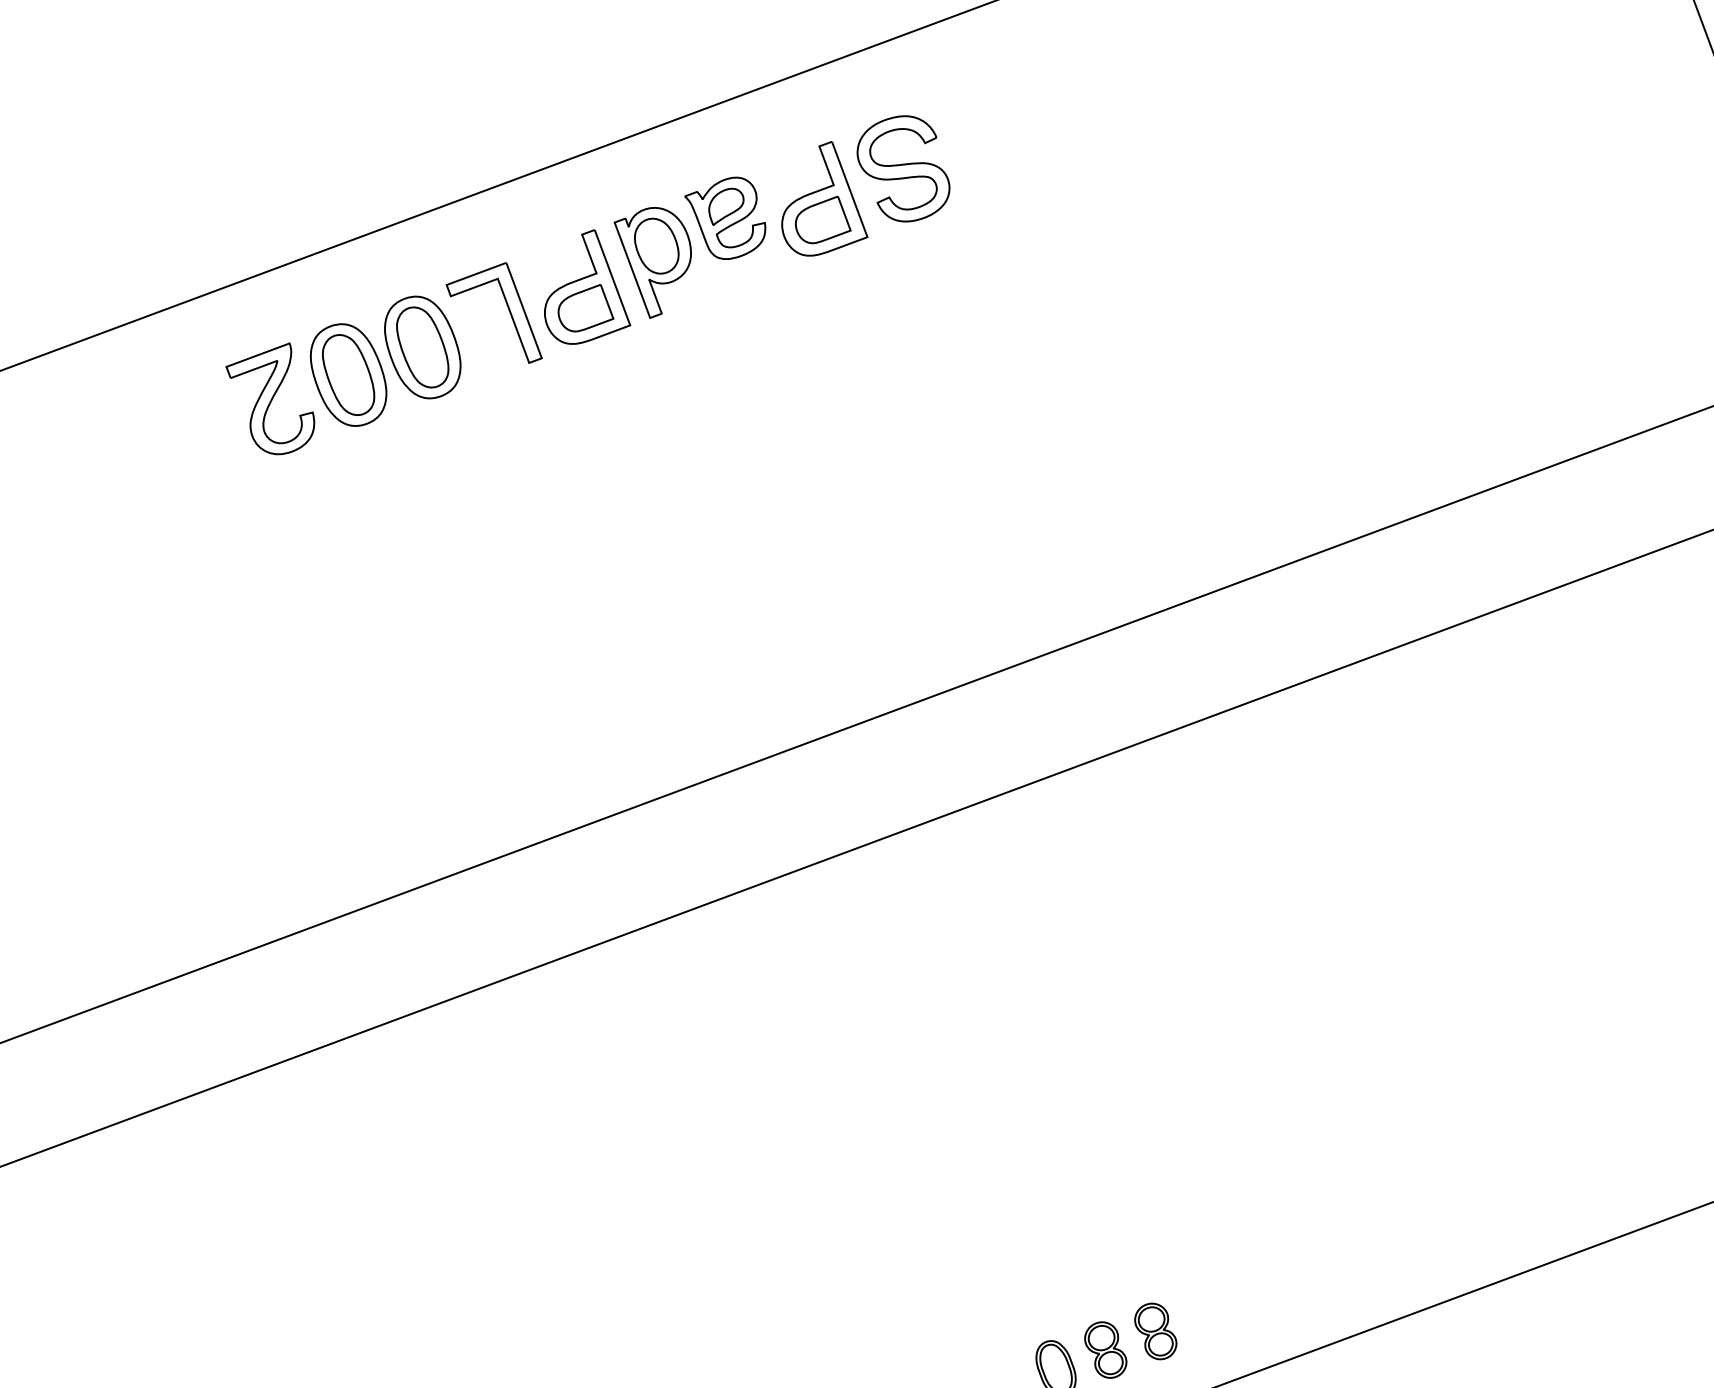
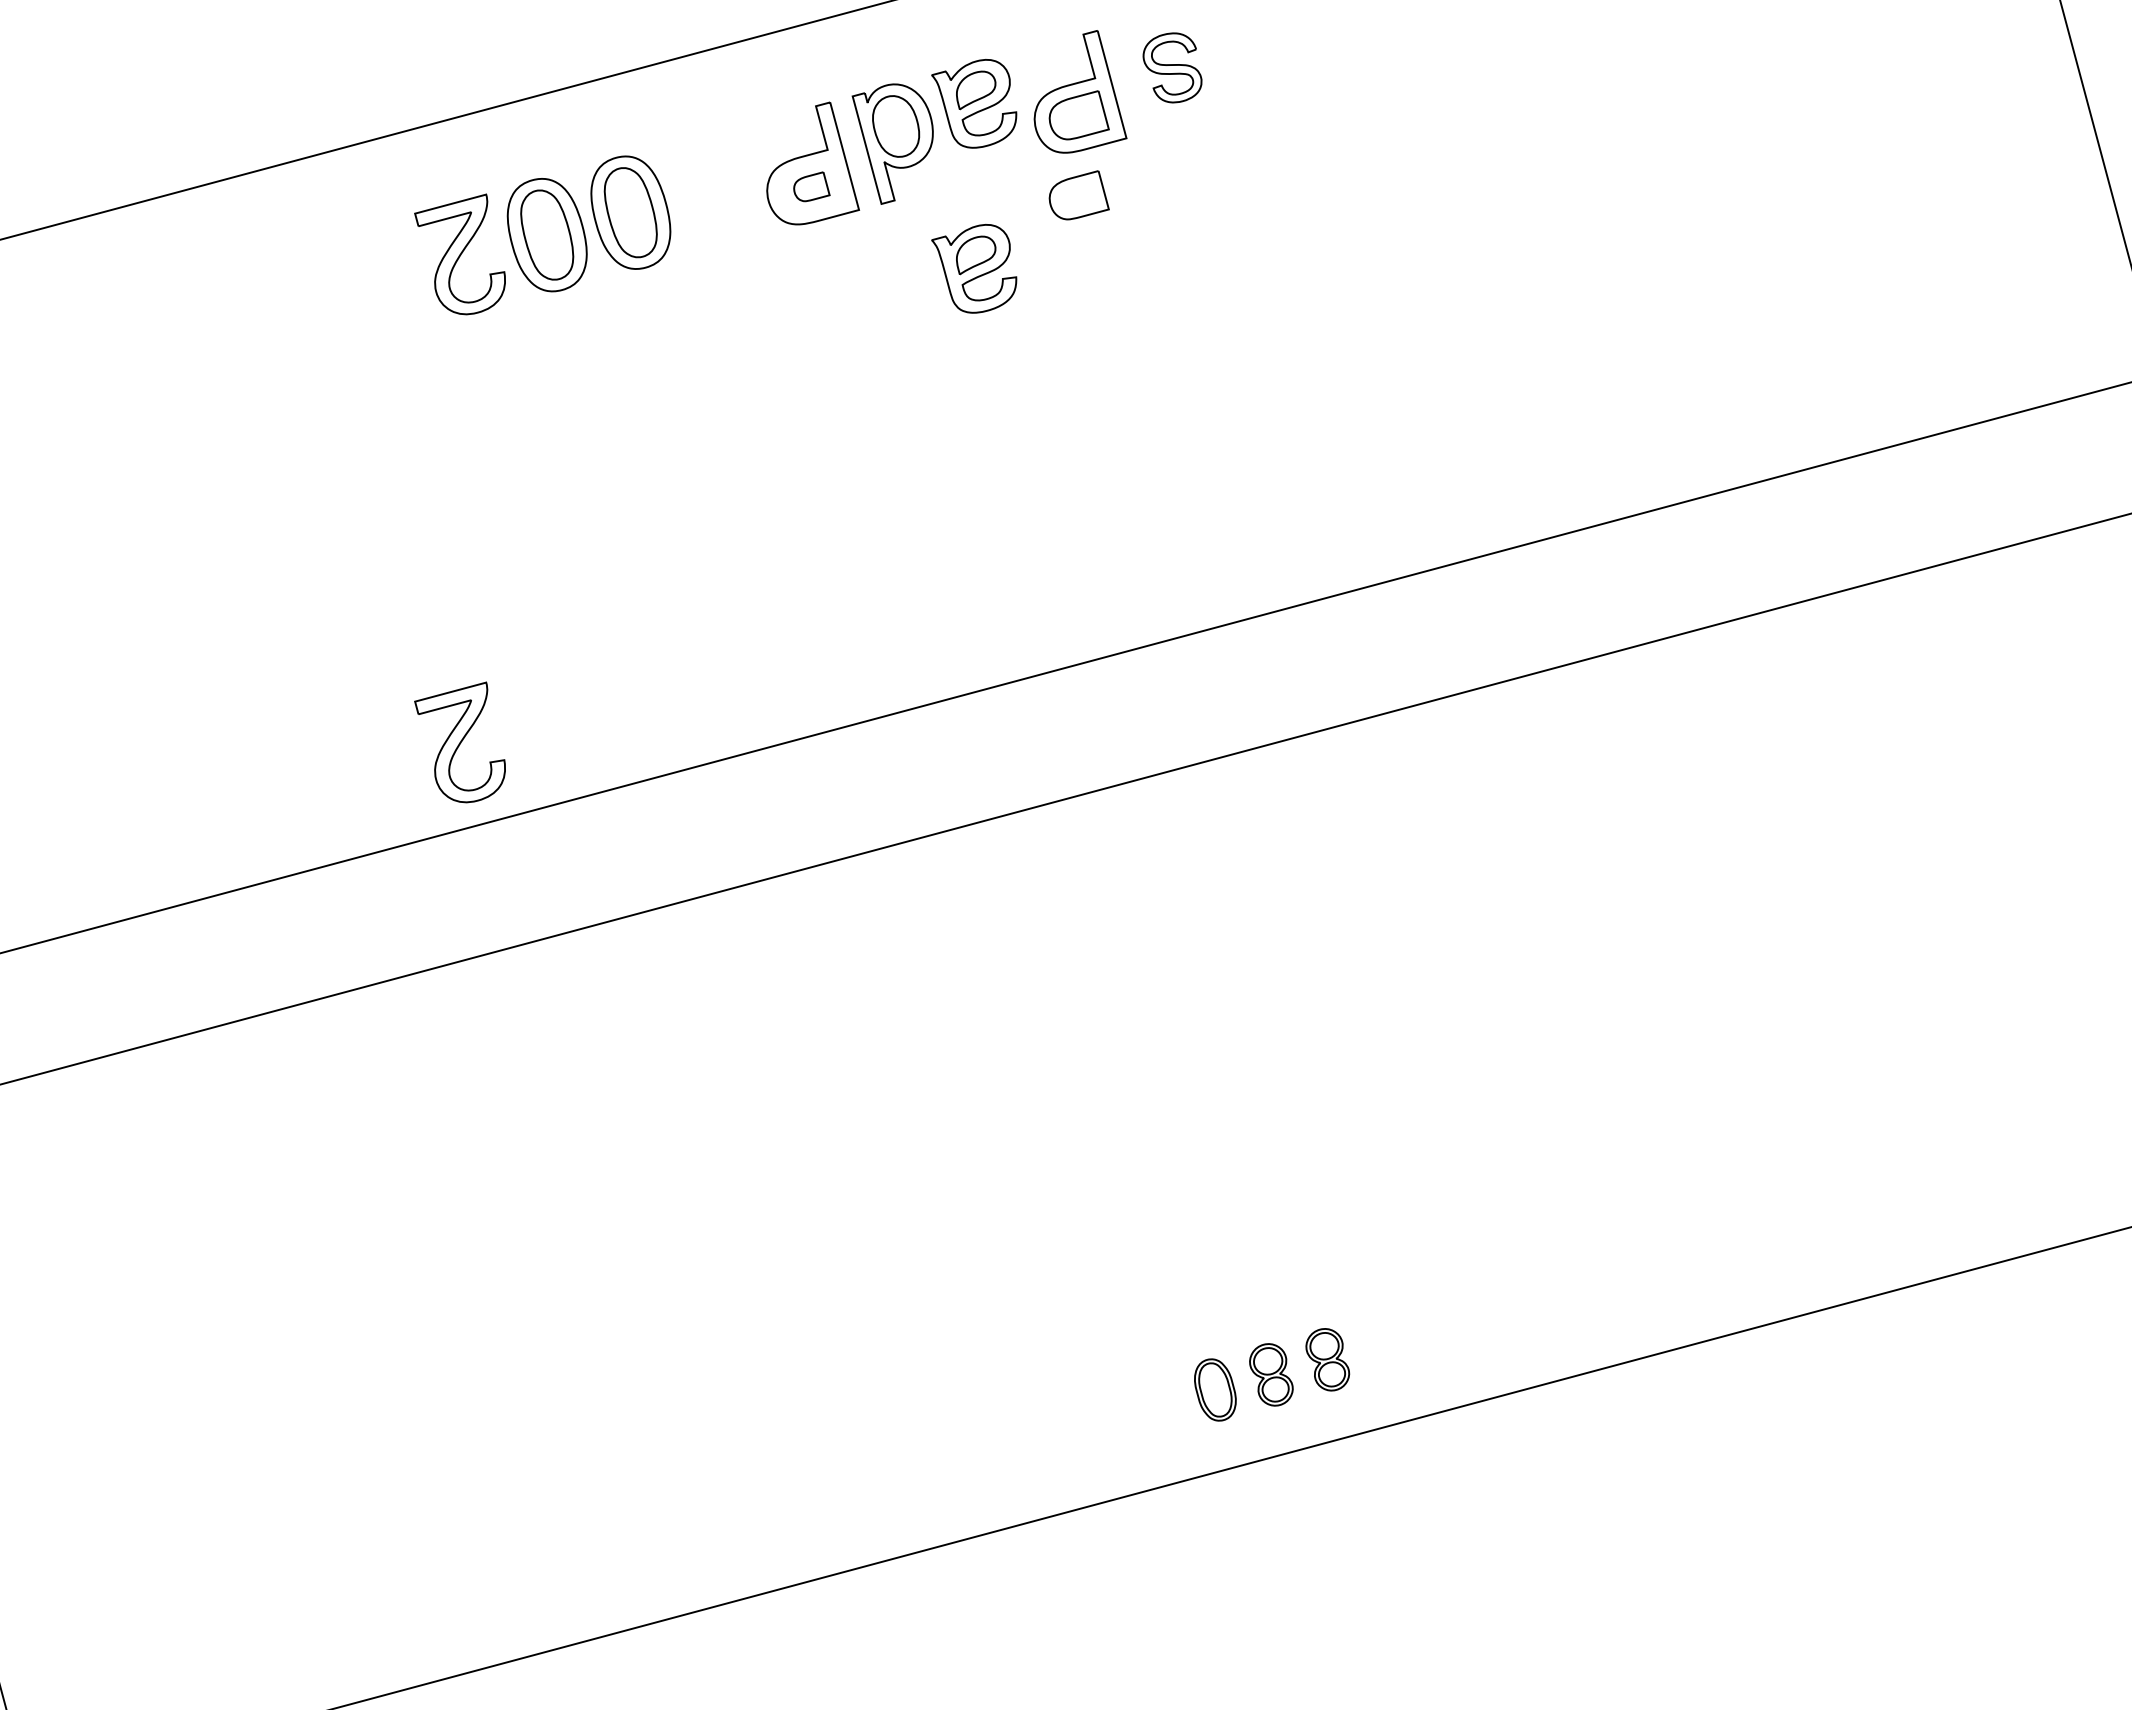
part: (903, 168) -> (1172, 67), size x0.6
part: (828, 293) -> (1078, 195), added
part: (507, 308) -> (727, 179), removed
part: (584, 308) -> (811, 186), size x0.6
part: (740, 368) -> (974, 268), added
part: (312, 844) -> (459, 742), added

